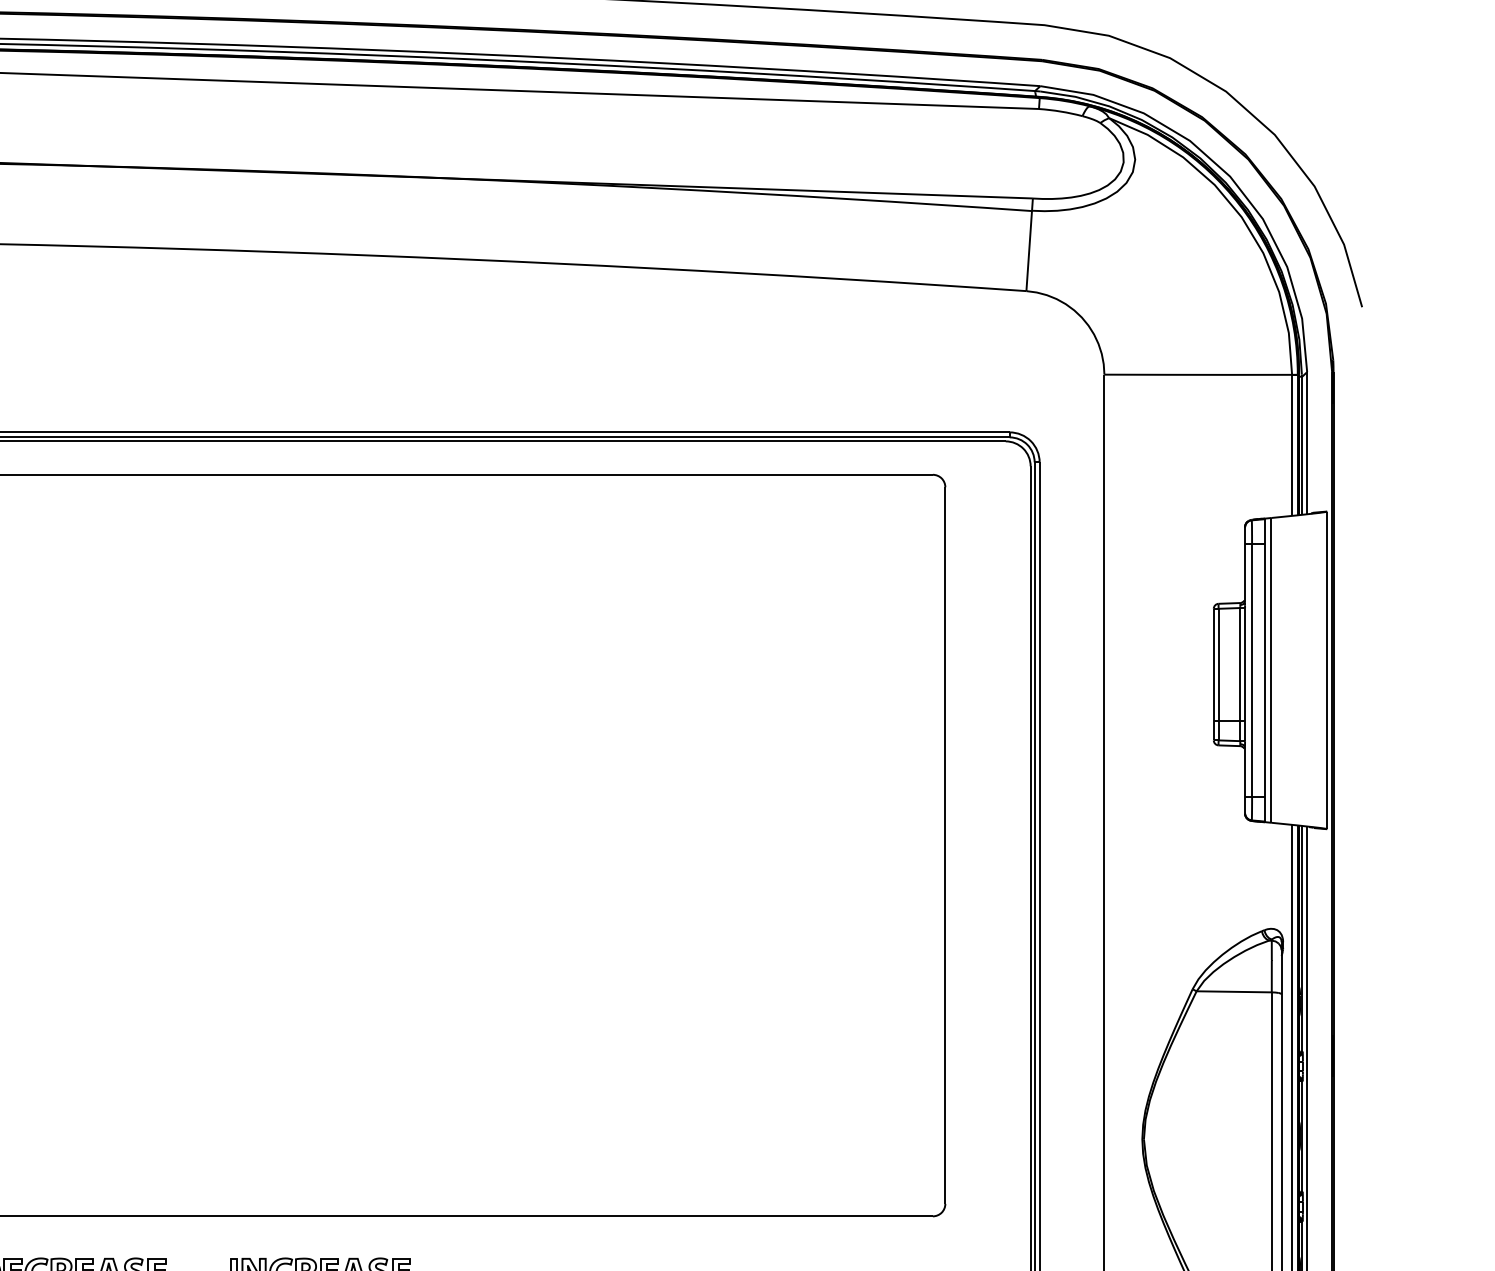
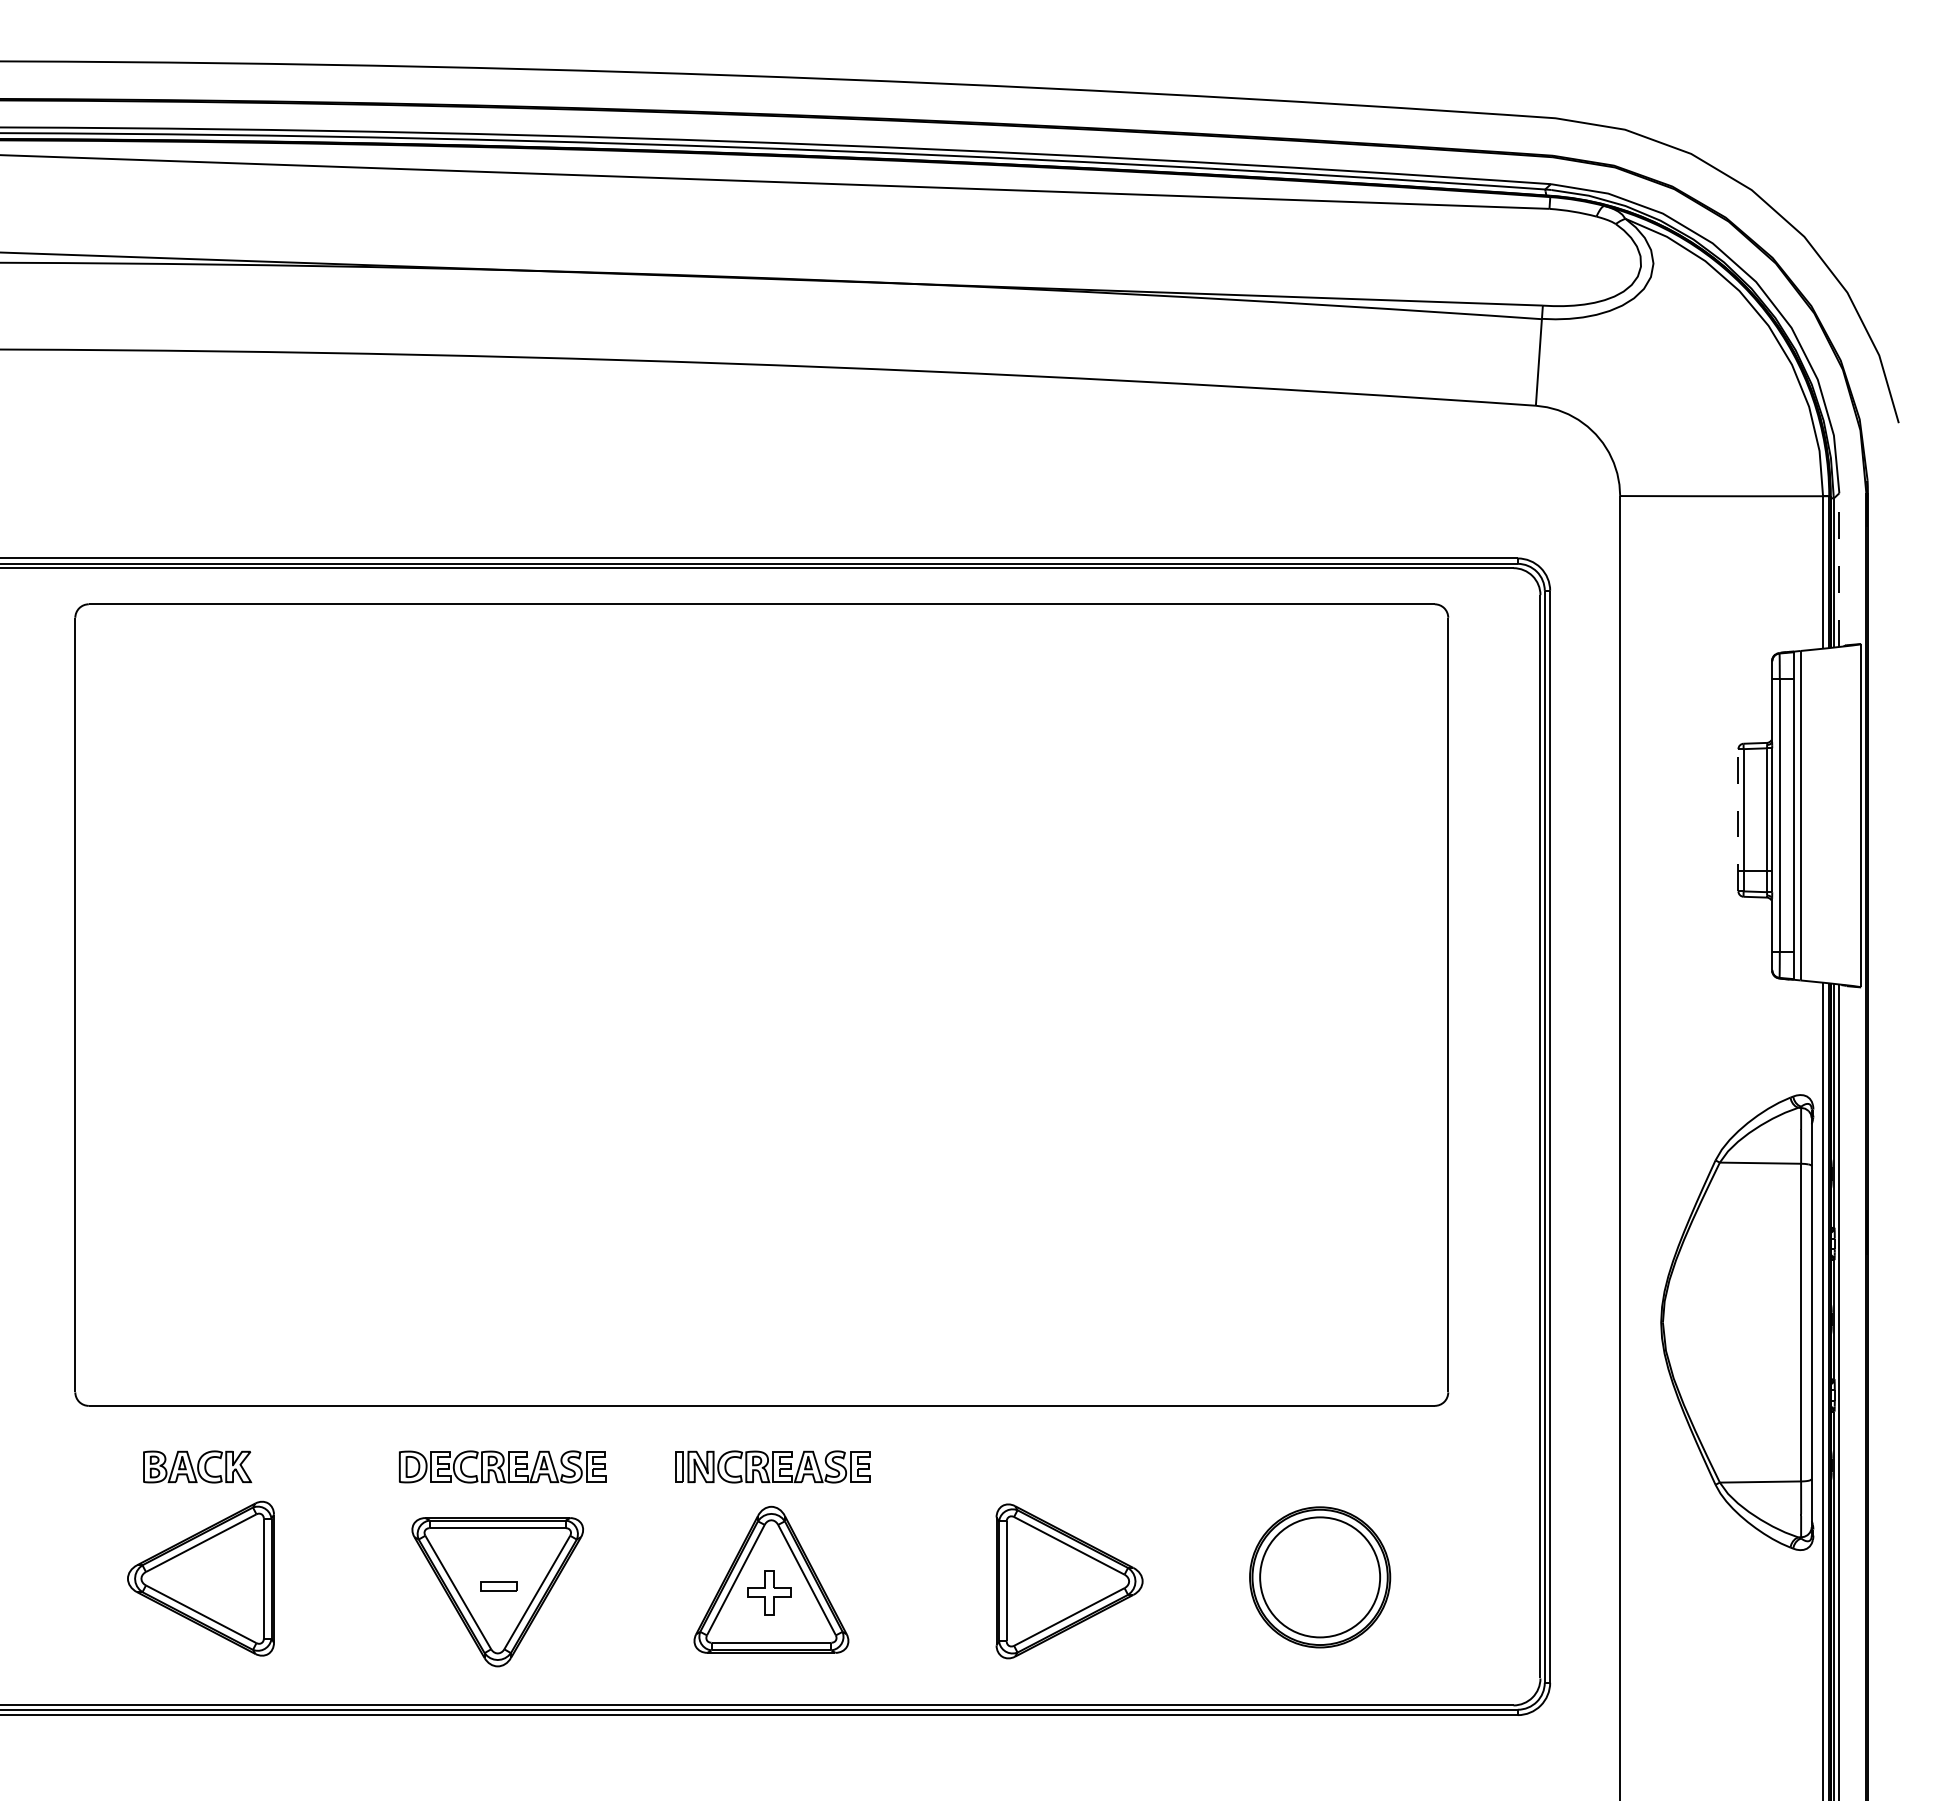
line: (1307, 442) -> (1839, 569), solid -> dashed
line: (1213, 673) -> (1738, 819), solid -> dashed

